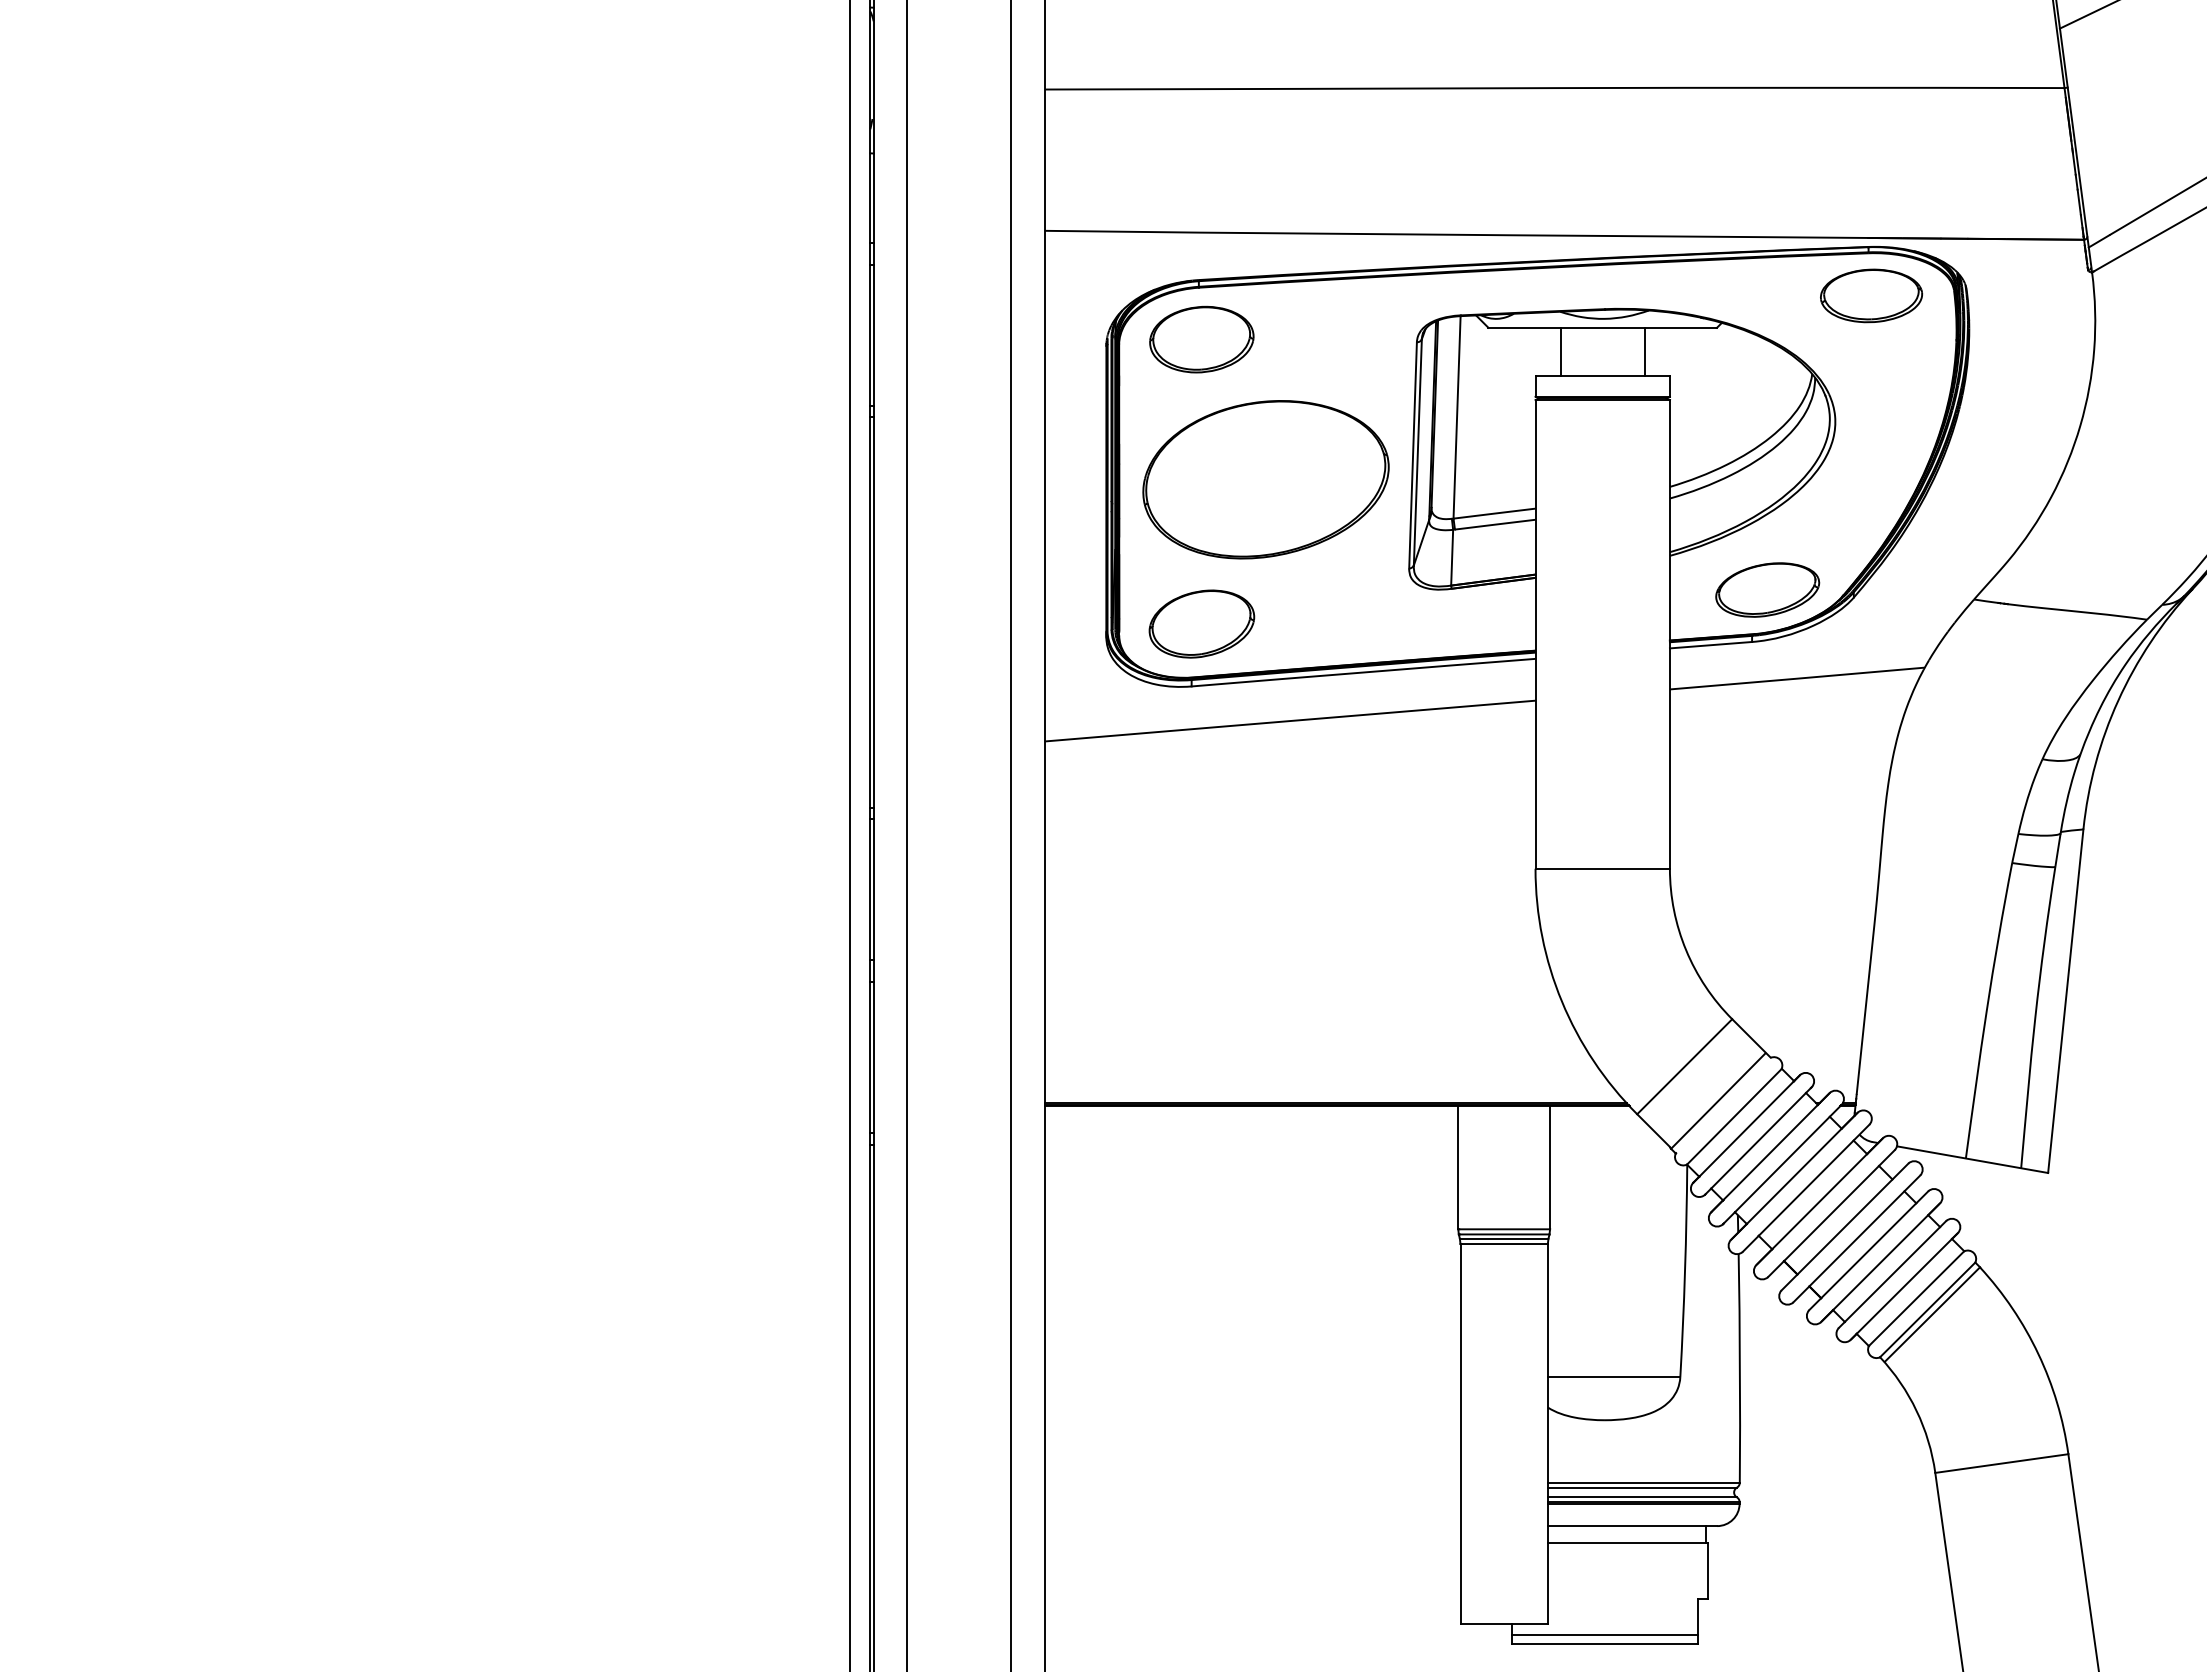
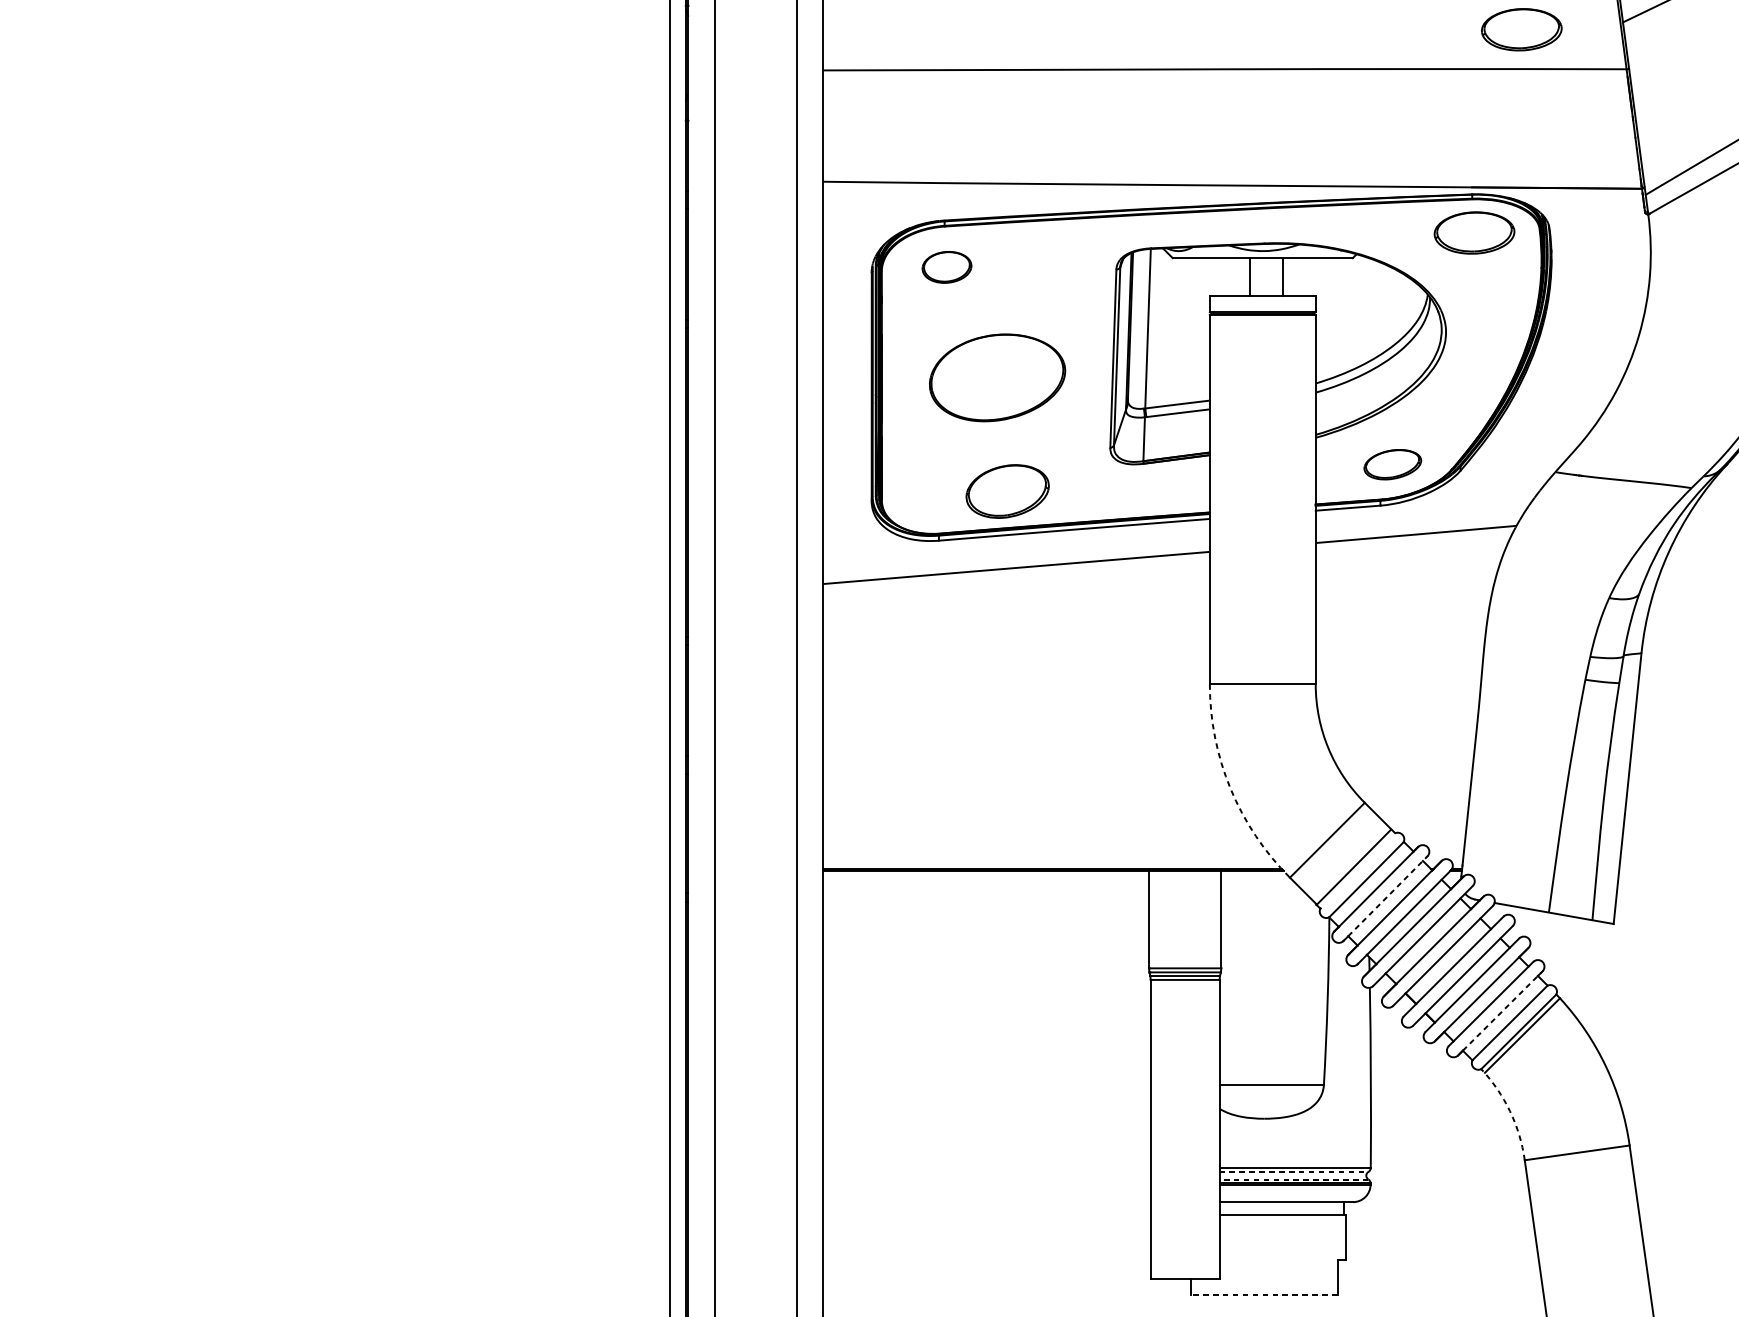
part: (1931, 37) -> (1521, 29), added
part: (1201, 339) -> (946, 267), size x0.6
line: (1560, 351) -> (1283, 276), moved
line: (1644, 351) -> (1250, 276), moved
part: (1265, 479) -> (997, 377), size x0.7
part: (1767, 589) -> (1392, 464), size x0.7
part: (1201, 623) -> (1007, 491), moved
arc: (1561, 1001) -> (1230, 788), solid -> dashed
line: (1761, 1138) -> (1387, 896), solid -> dashed
line: (1906, 1283) -> (1502, 1011), solid -> dashed
arc: (1916, 1410) -> (1509, 1111), solid -> dashed
line: (1642, 1487) -> (1294, 1171), solid -> dashed
line: (1642, 1497) -> (1294, 1179), solid -> dashed
line: (1604, 1634) -> (1264, 1287), removed
line: (1604, 1643) -> (1264, 1294), solid -> dashed

